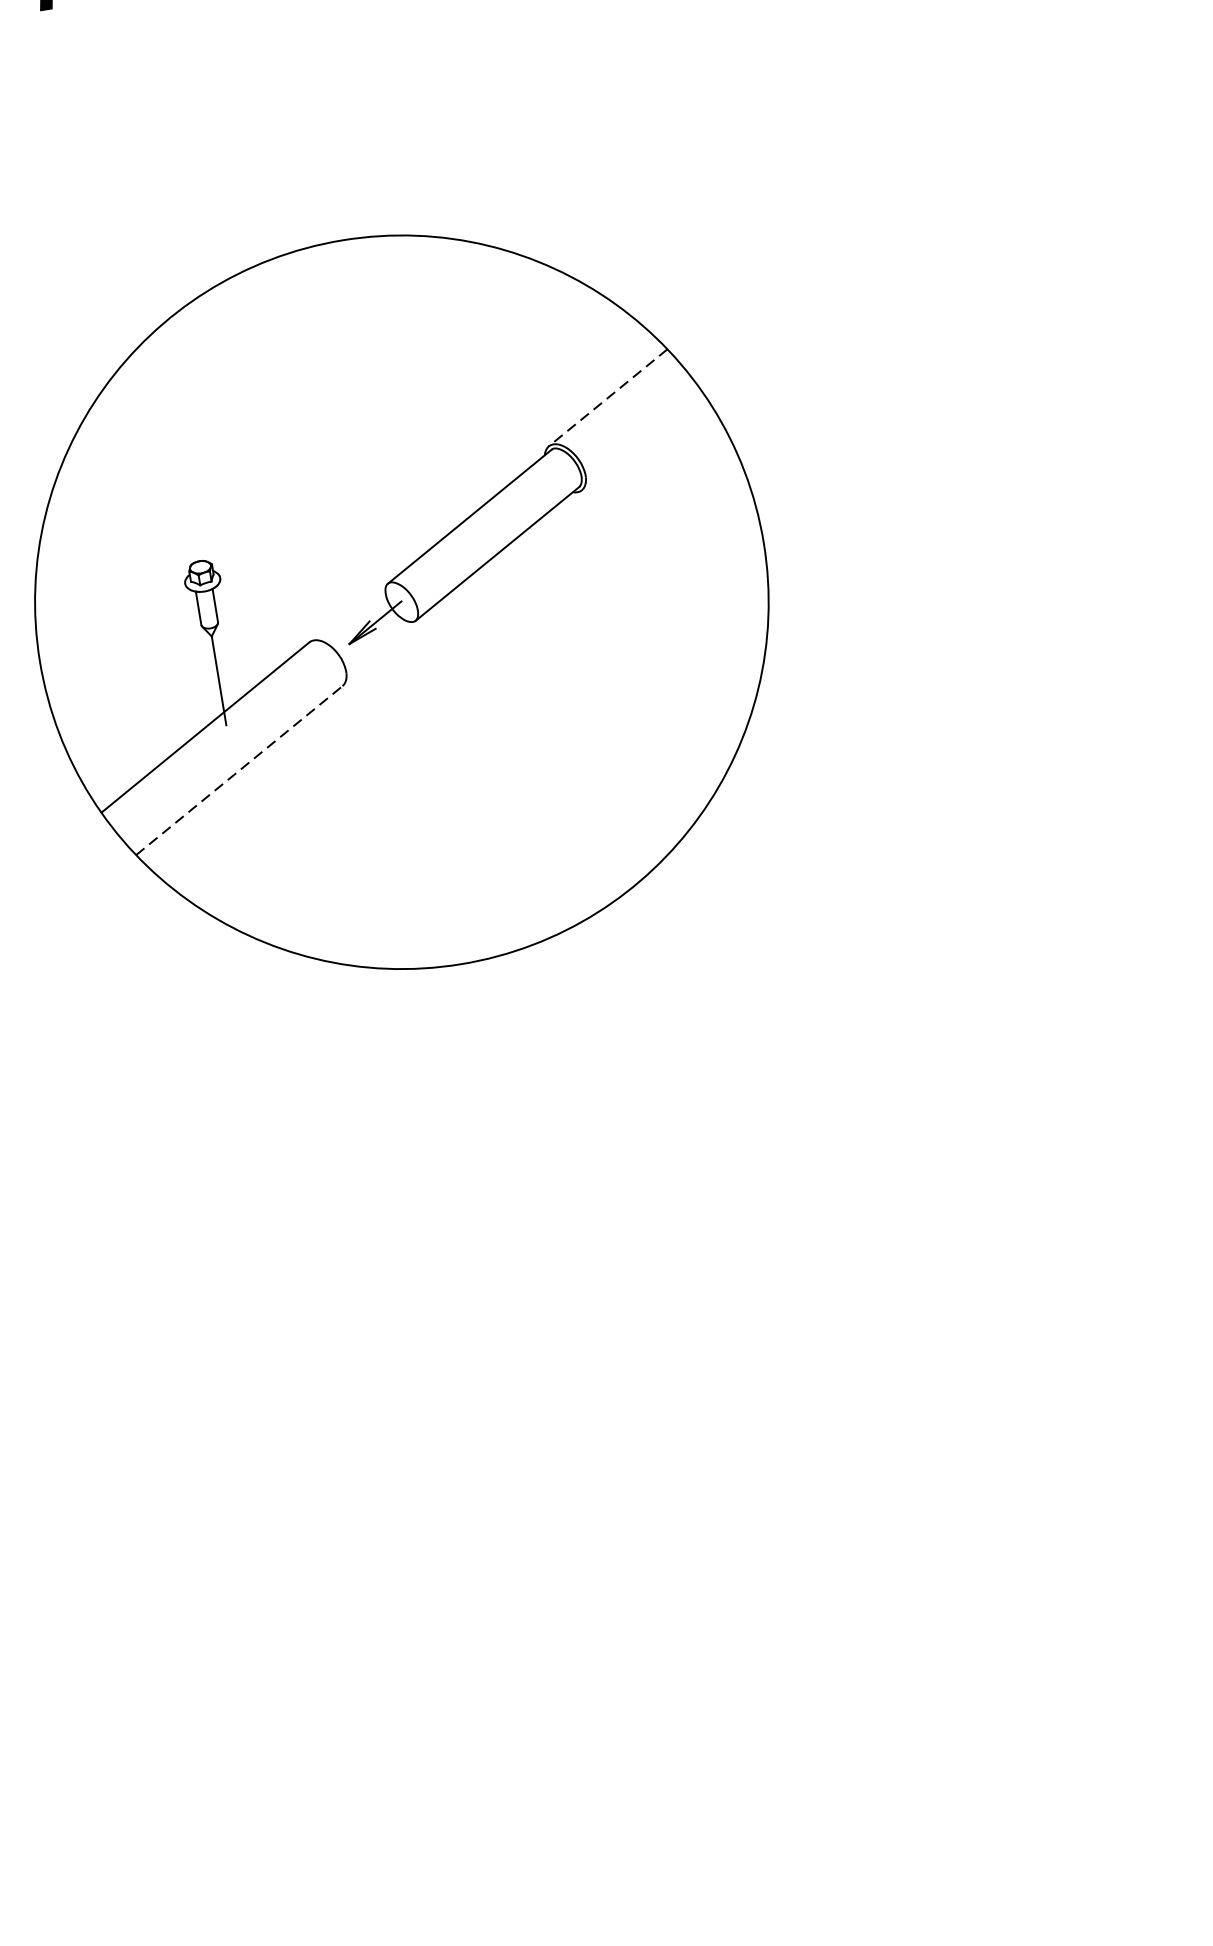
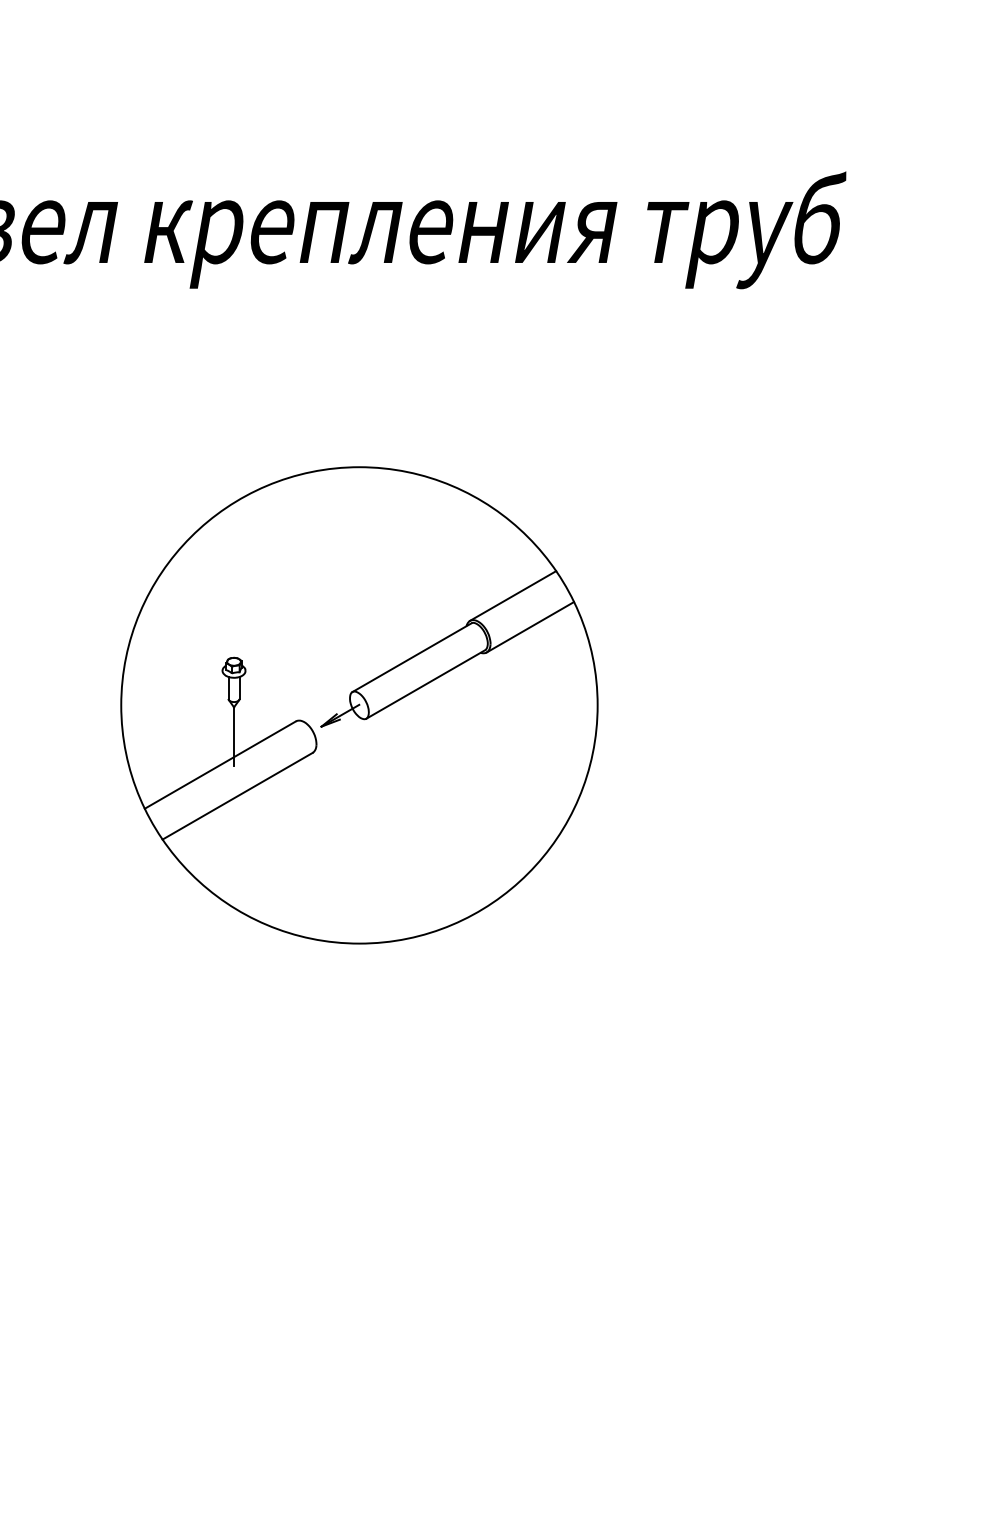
line: (608, 398) -> (513, 596), dashed -> solid
line: (642, 441) -> (530, 627), added
line: (239, 771) -> (237, 796), dashed -> solid

